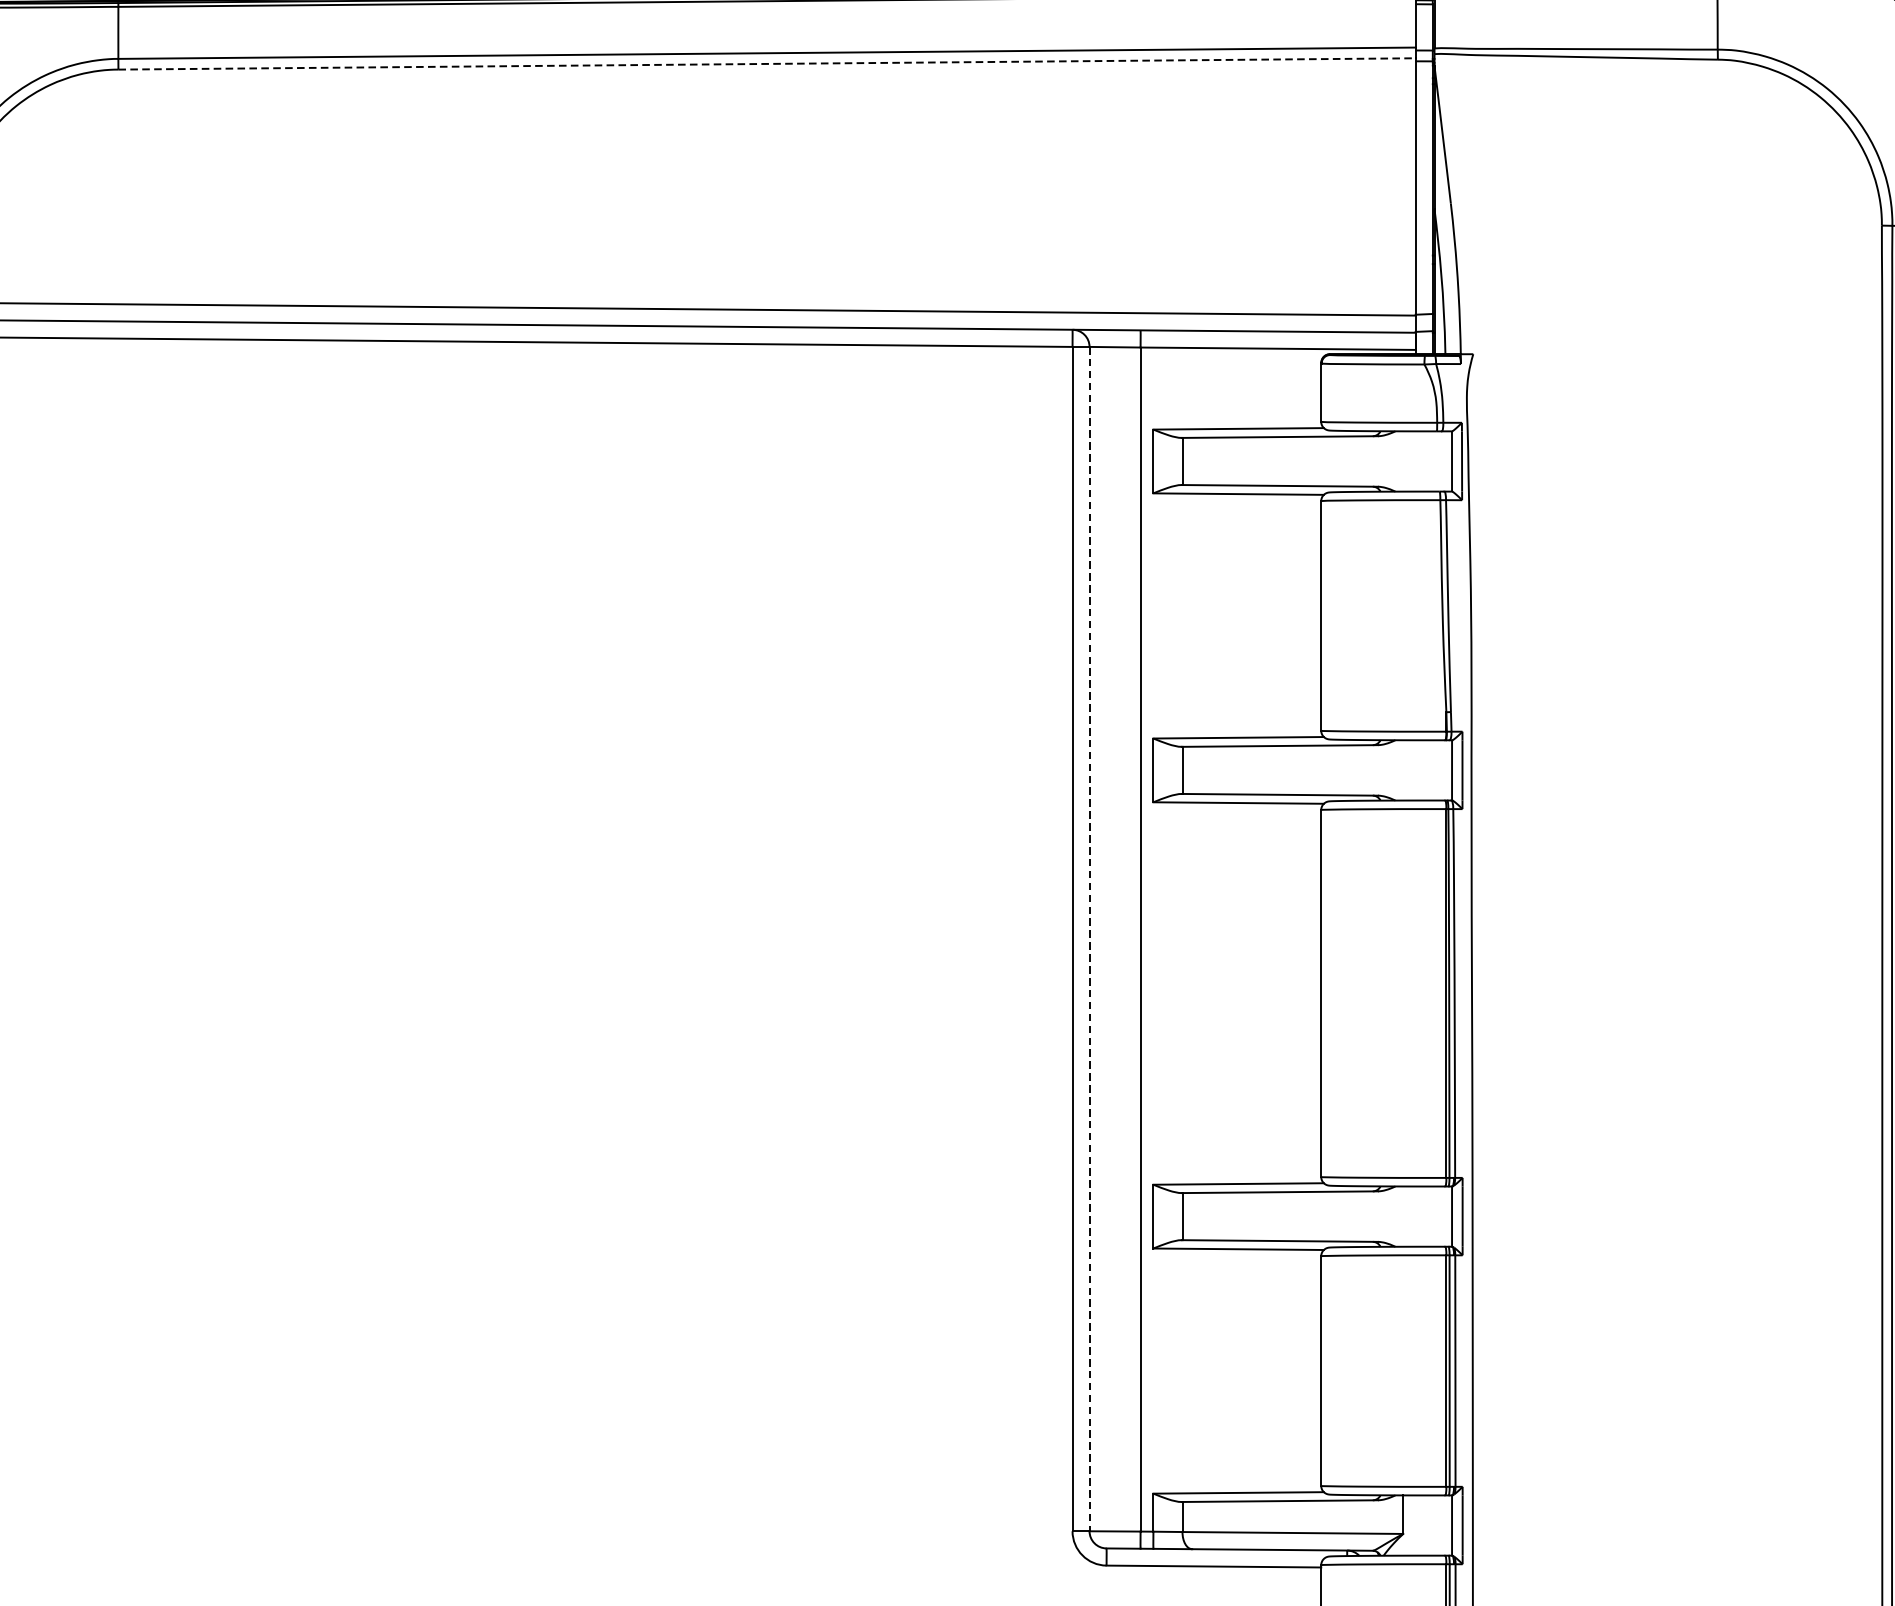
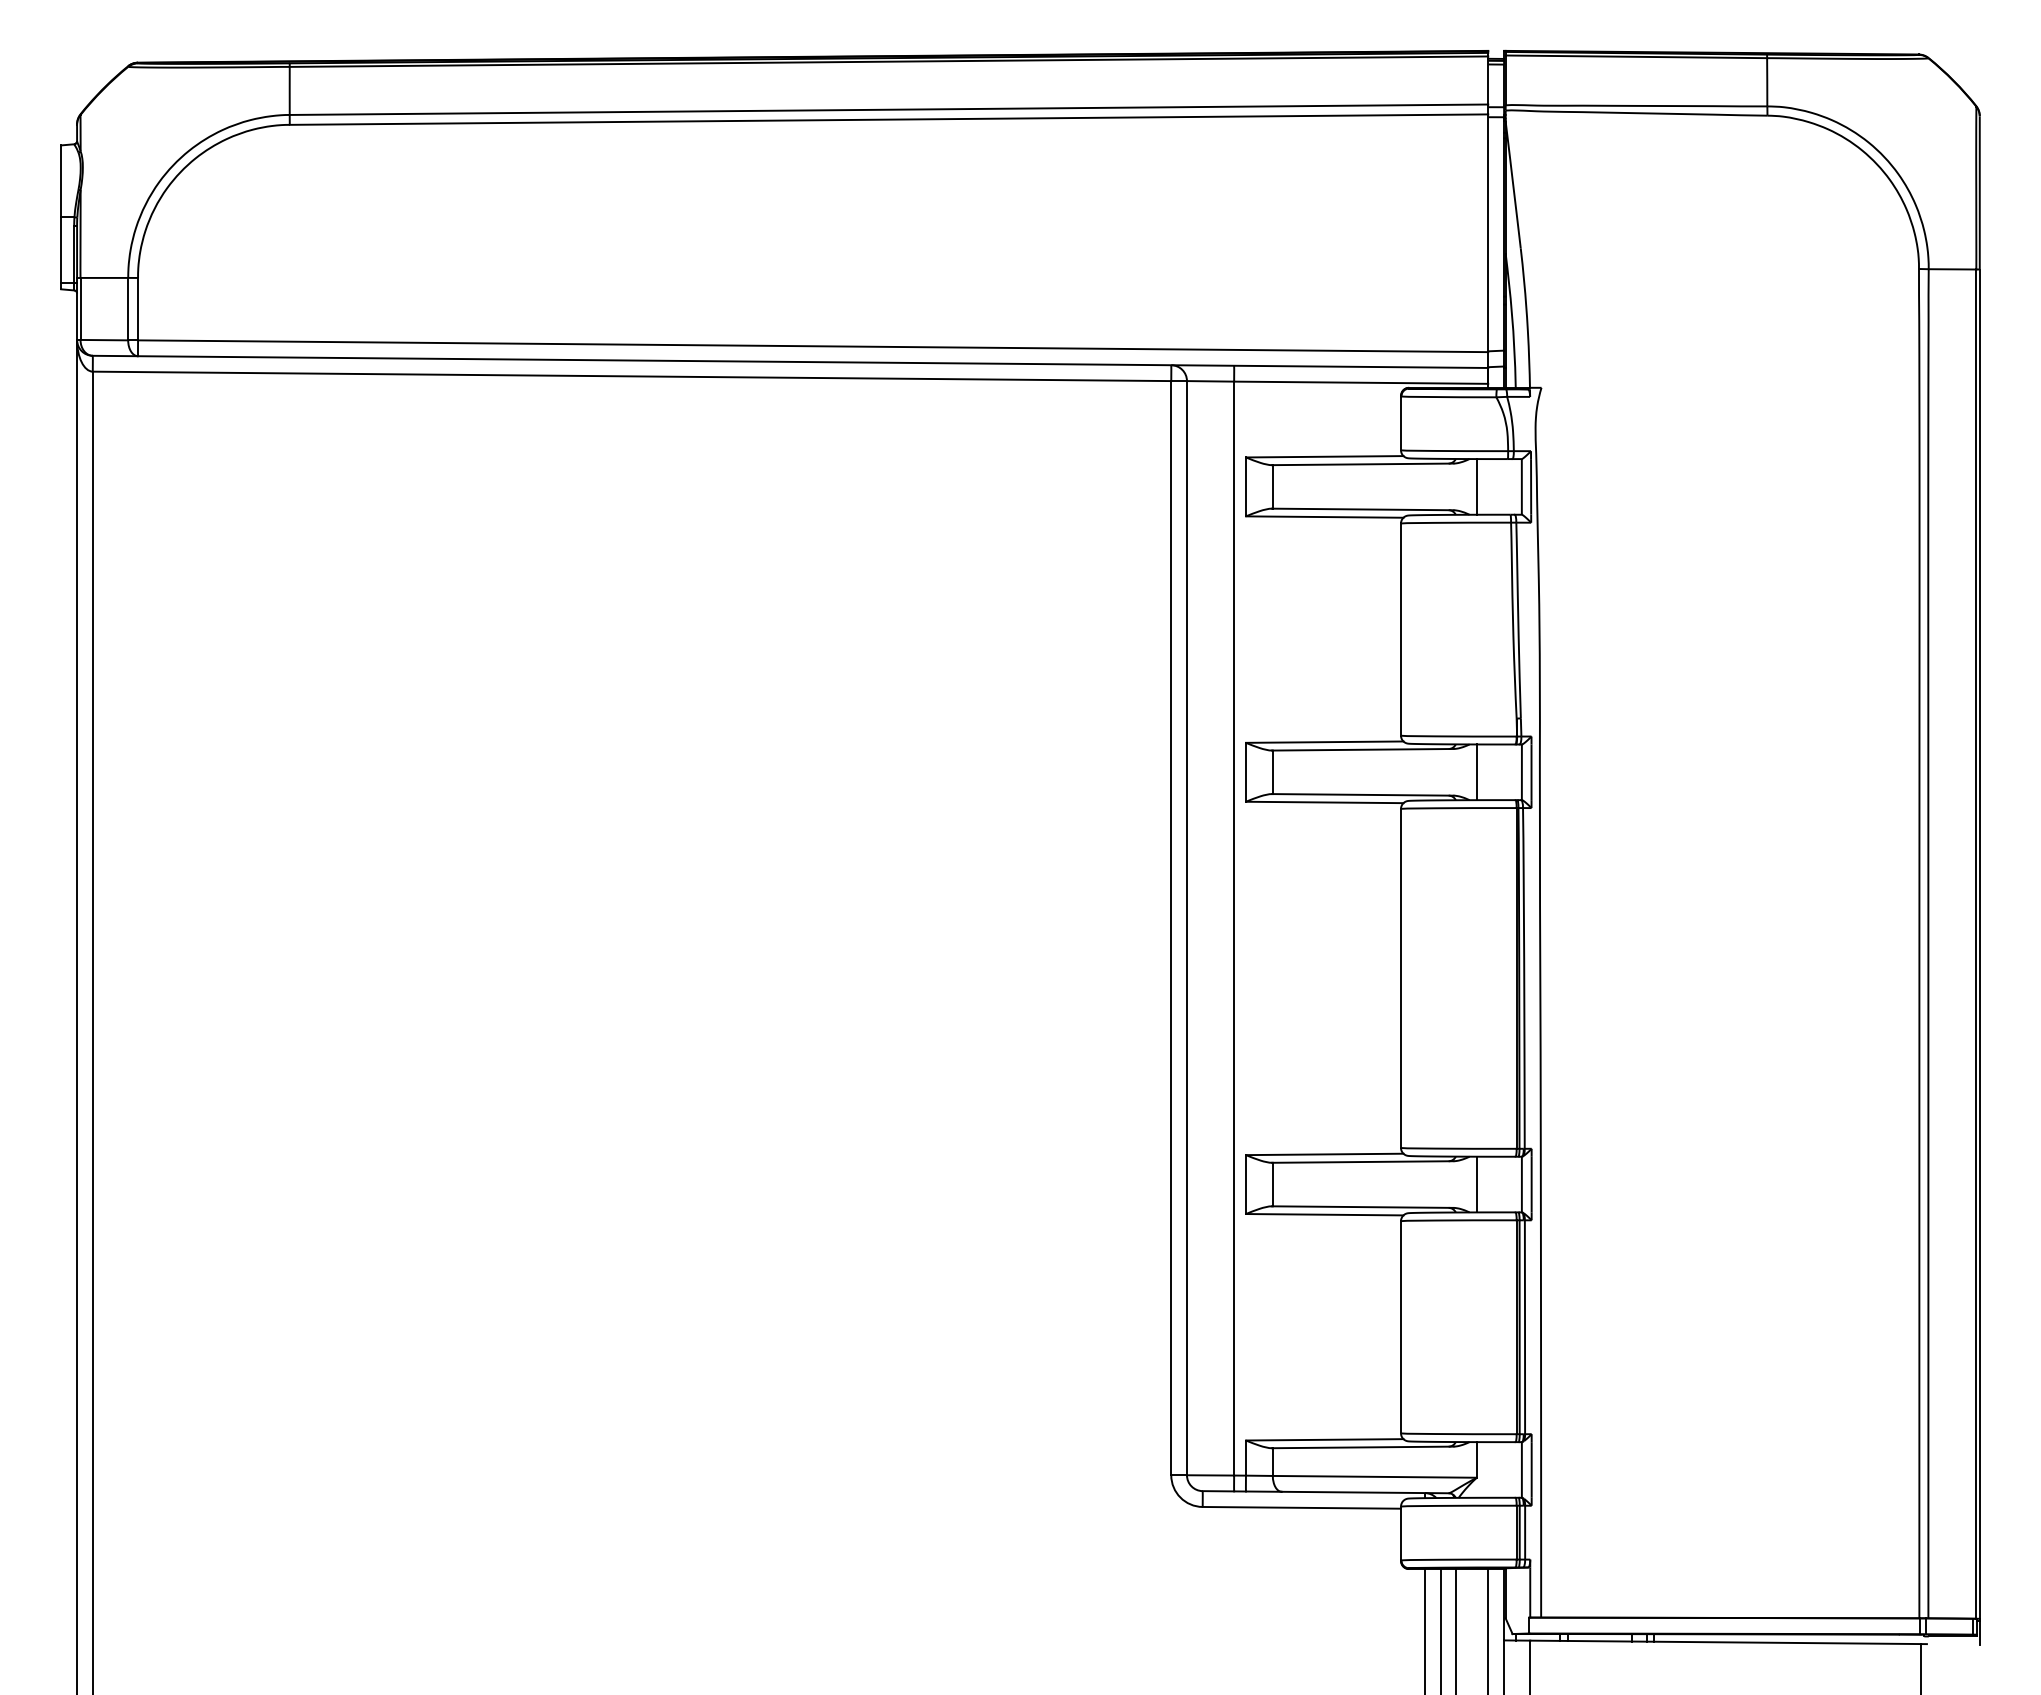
line: (767, 63) -> (889, 119), dashed -> solid
line: (1402, 461) -> (1476, 486), added
line: (1402, 770) -> (1476, 772), added
line: (1089, 939) -> (1186, 928), dashed -> solid
line: (1402, 1216) -> (1476, 1184), added

